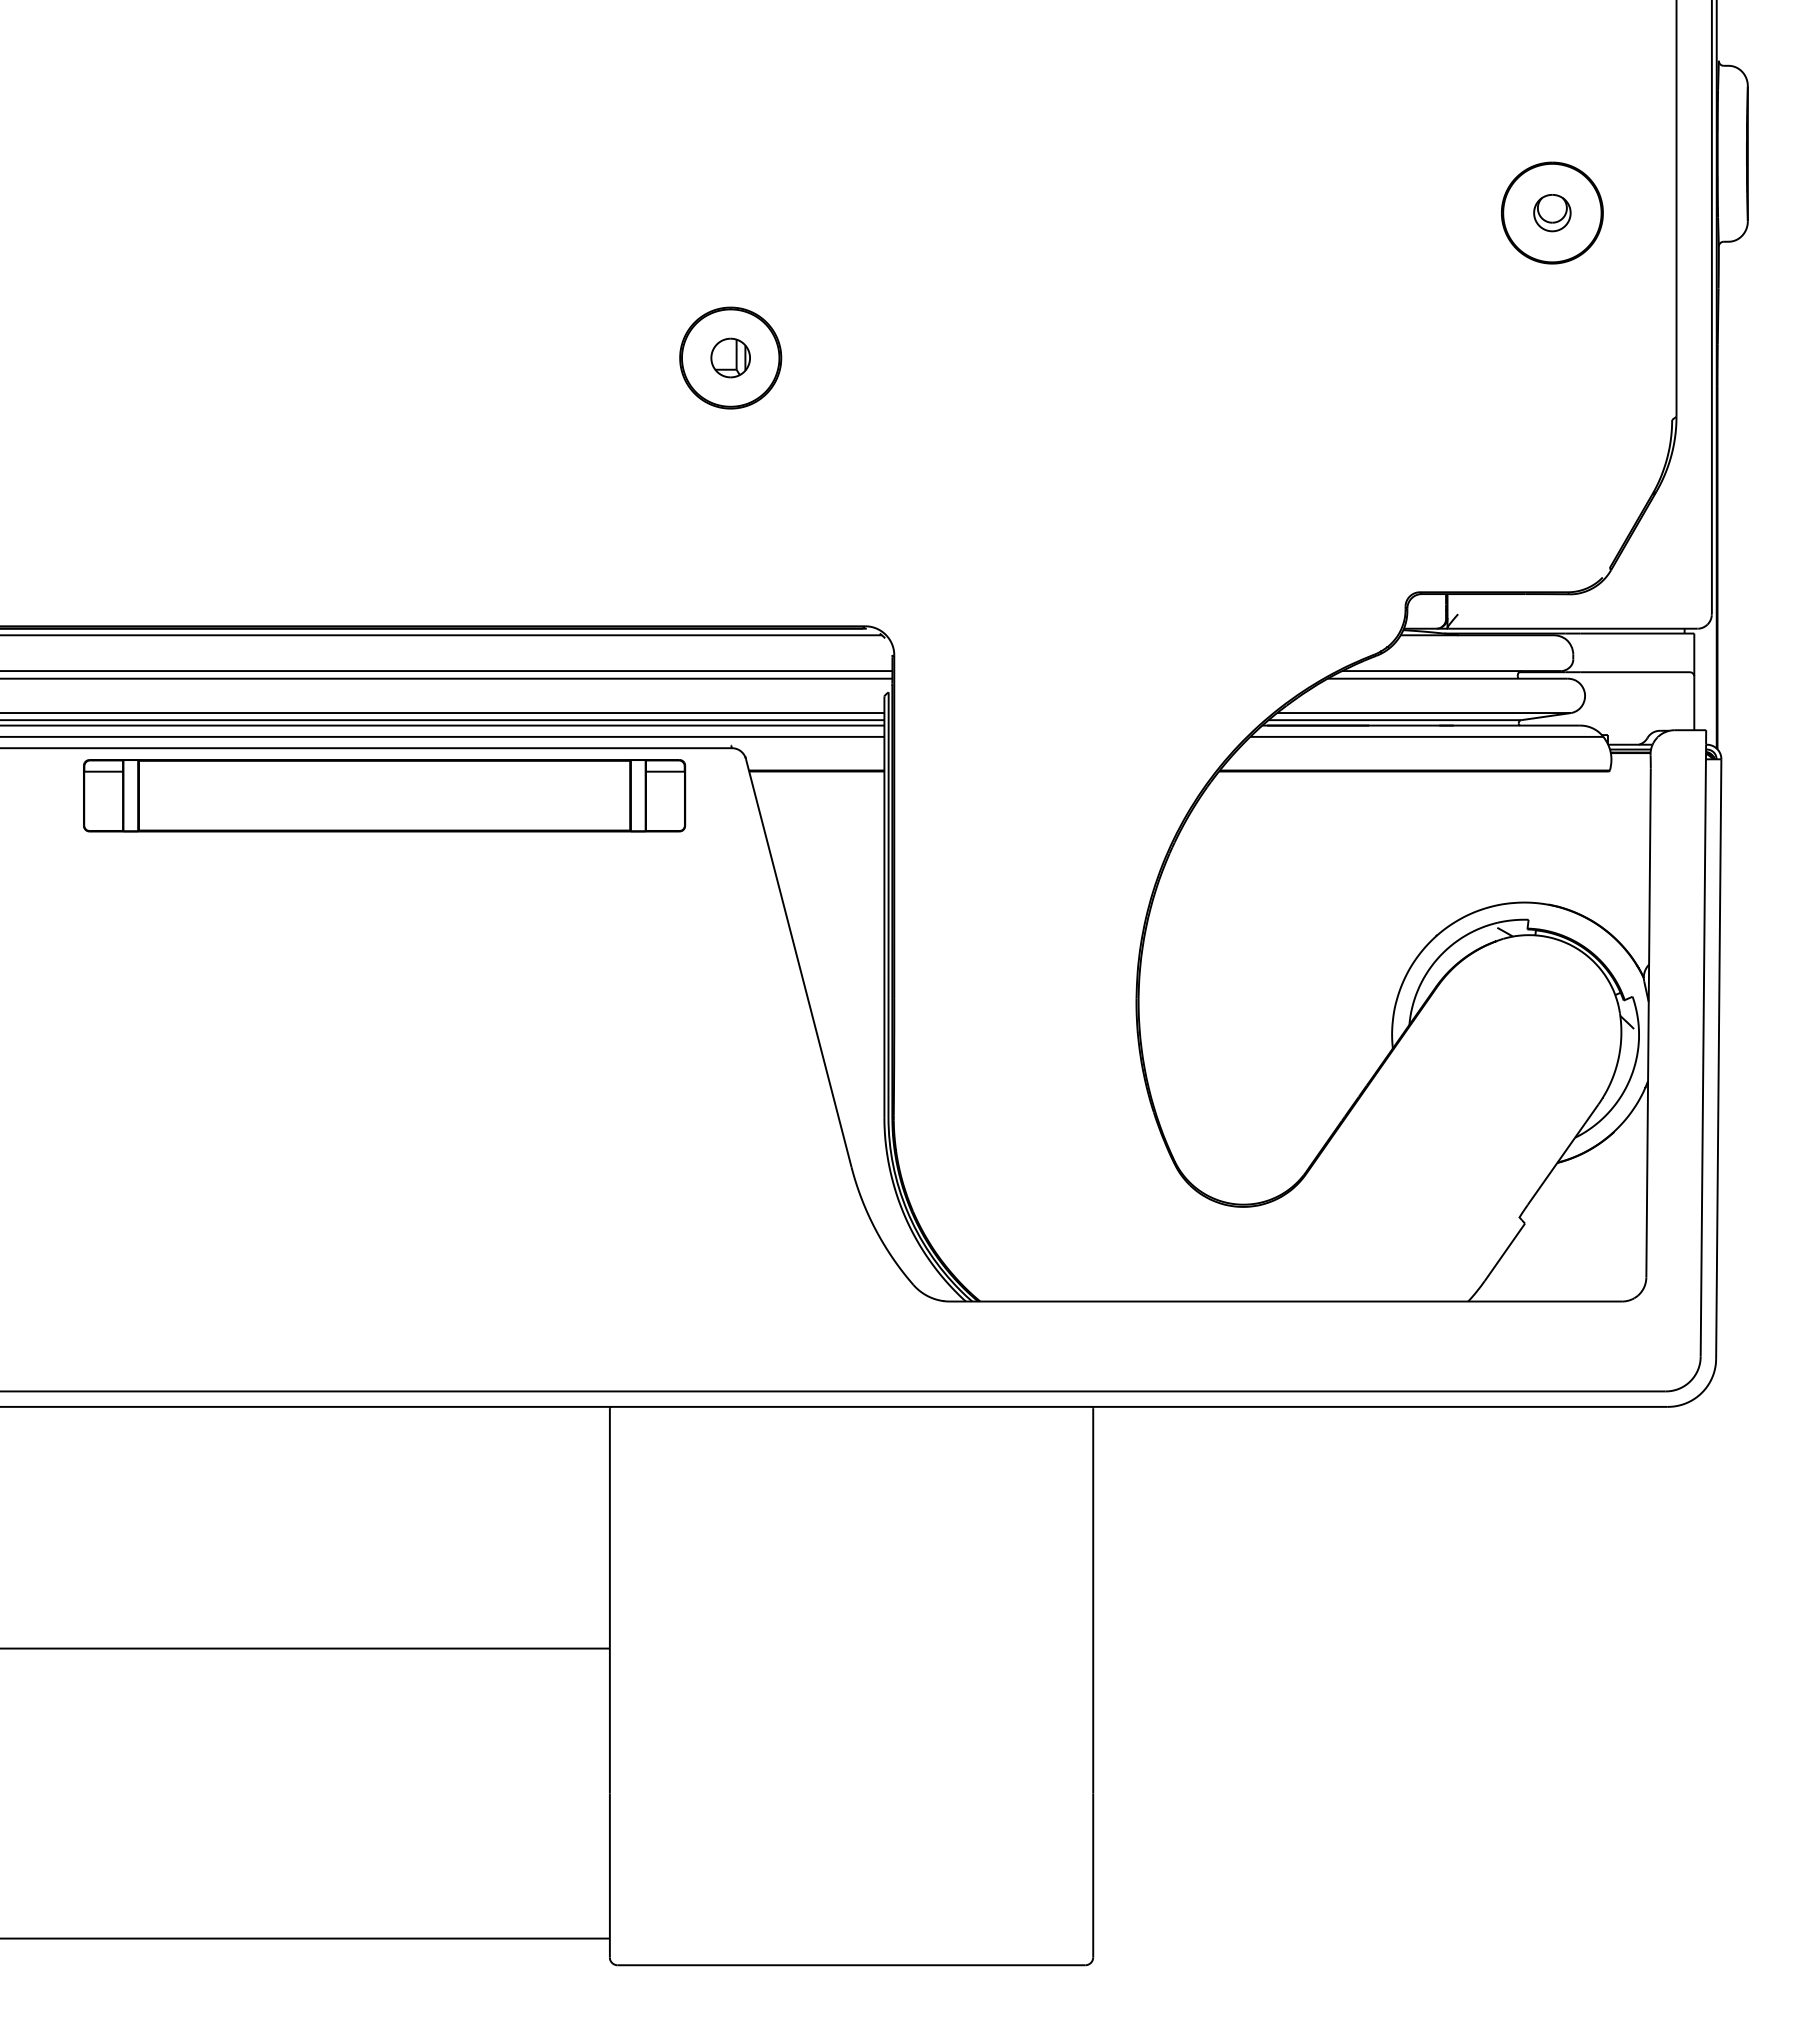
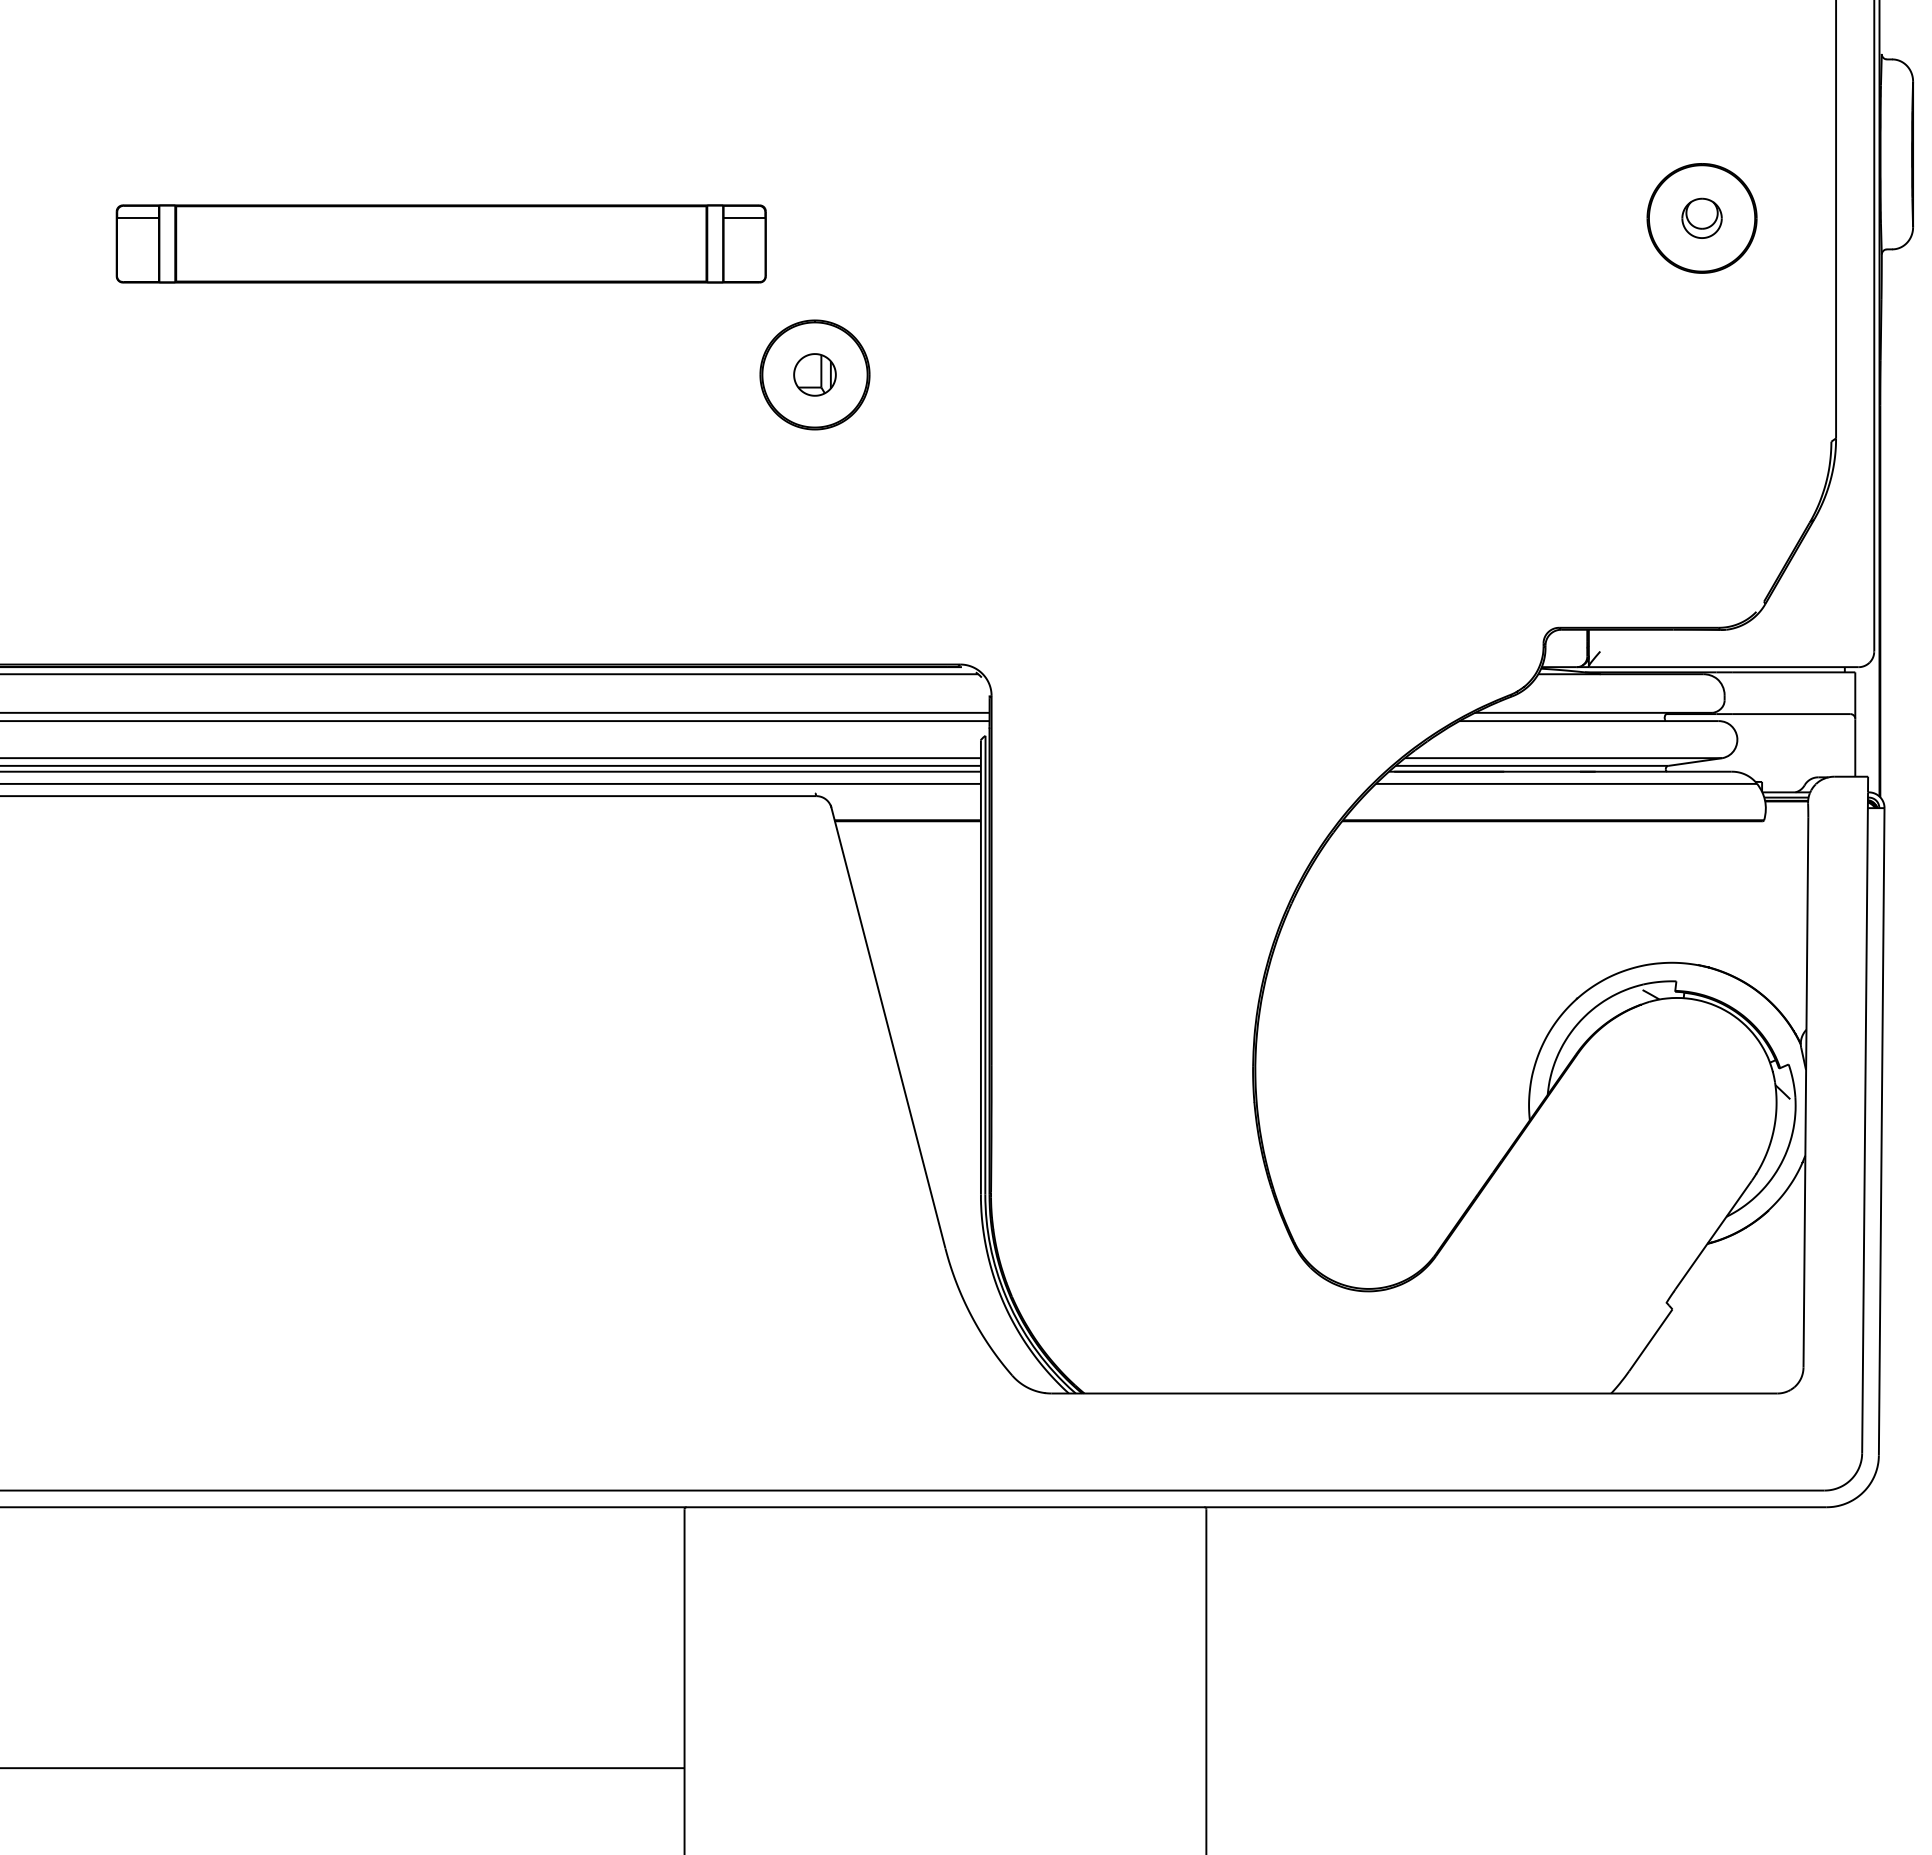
part: (384, 795) -> (441, 243), moved

